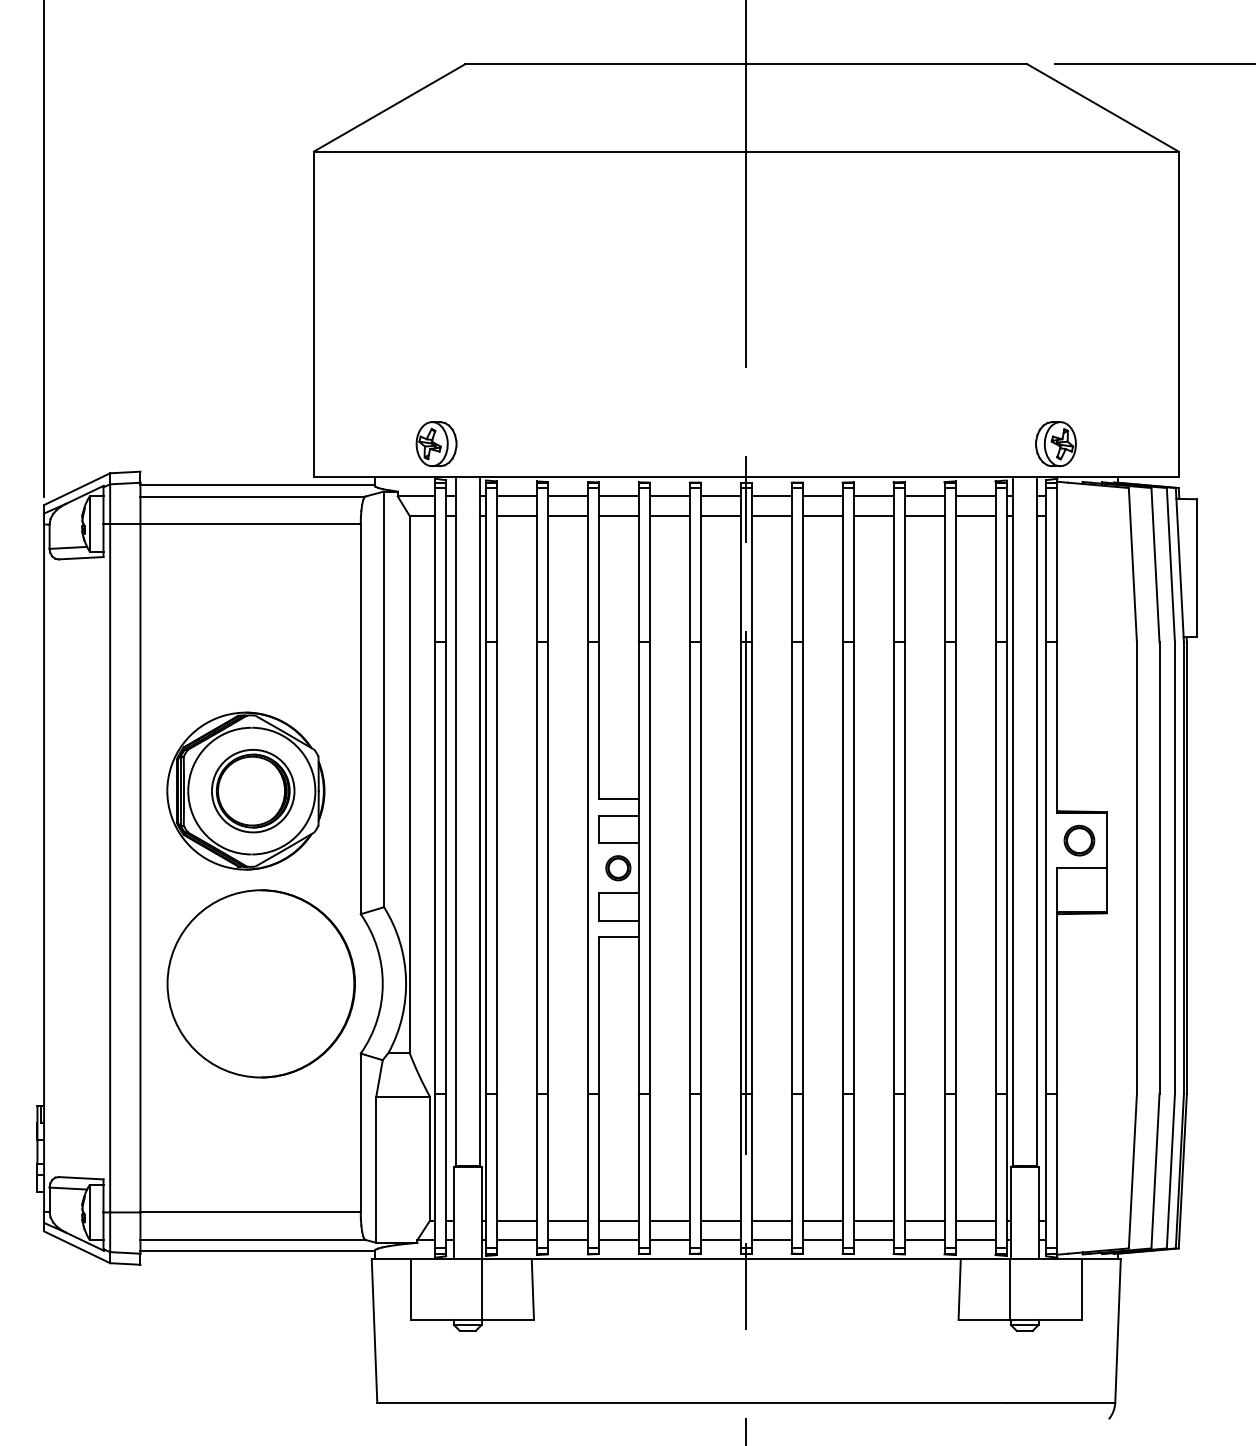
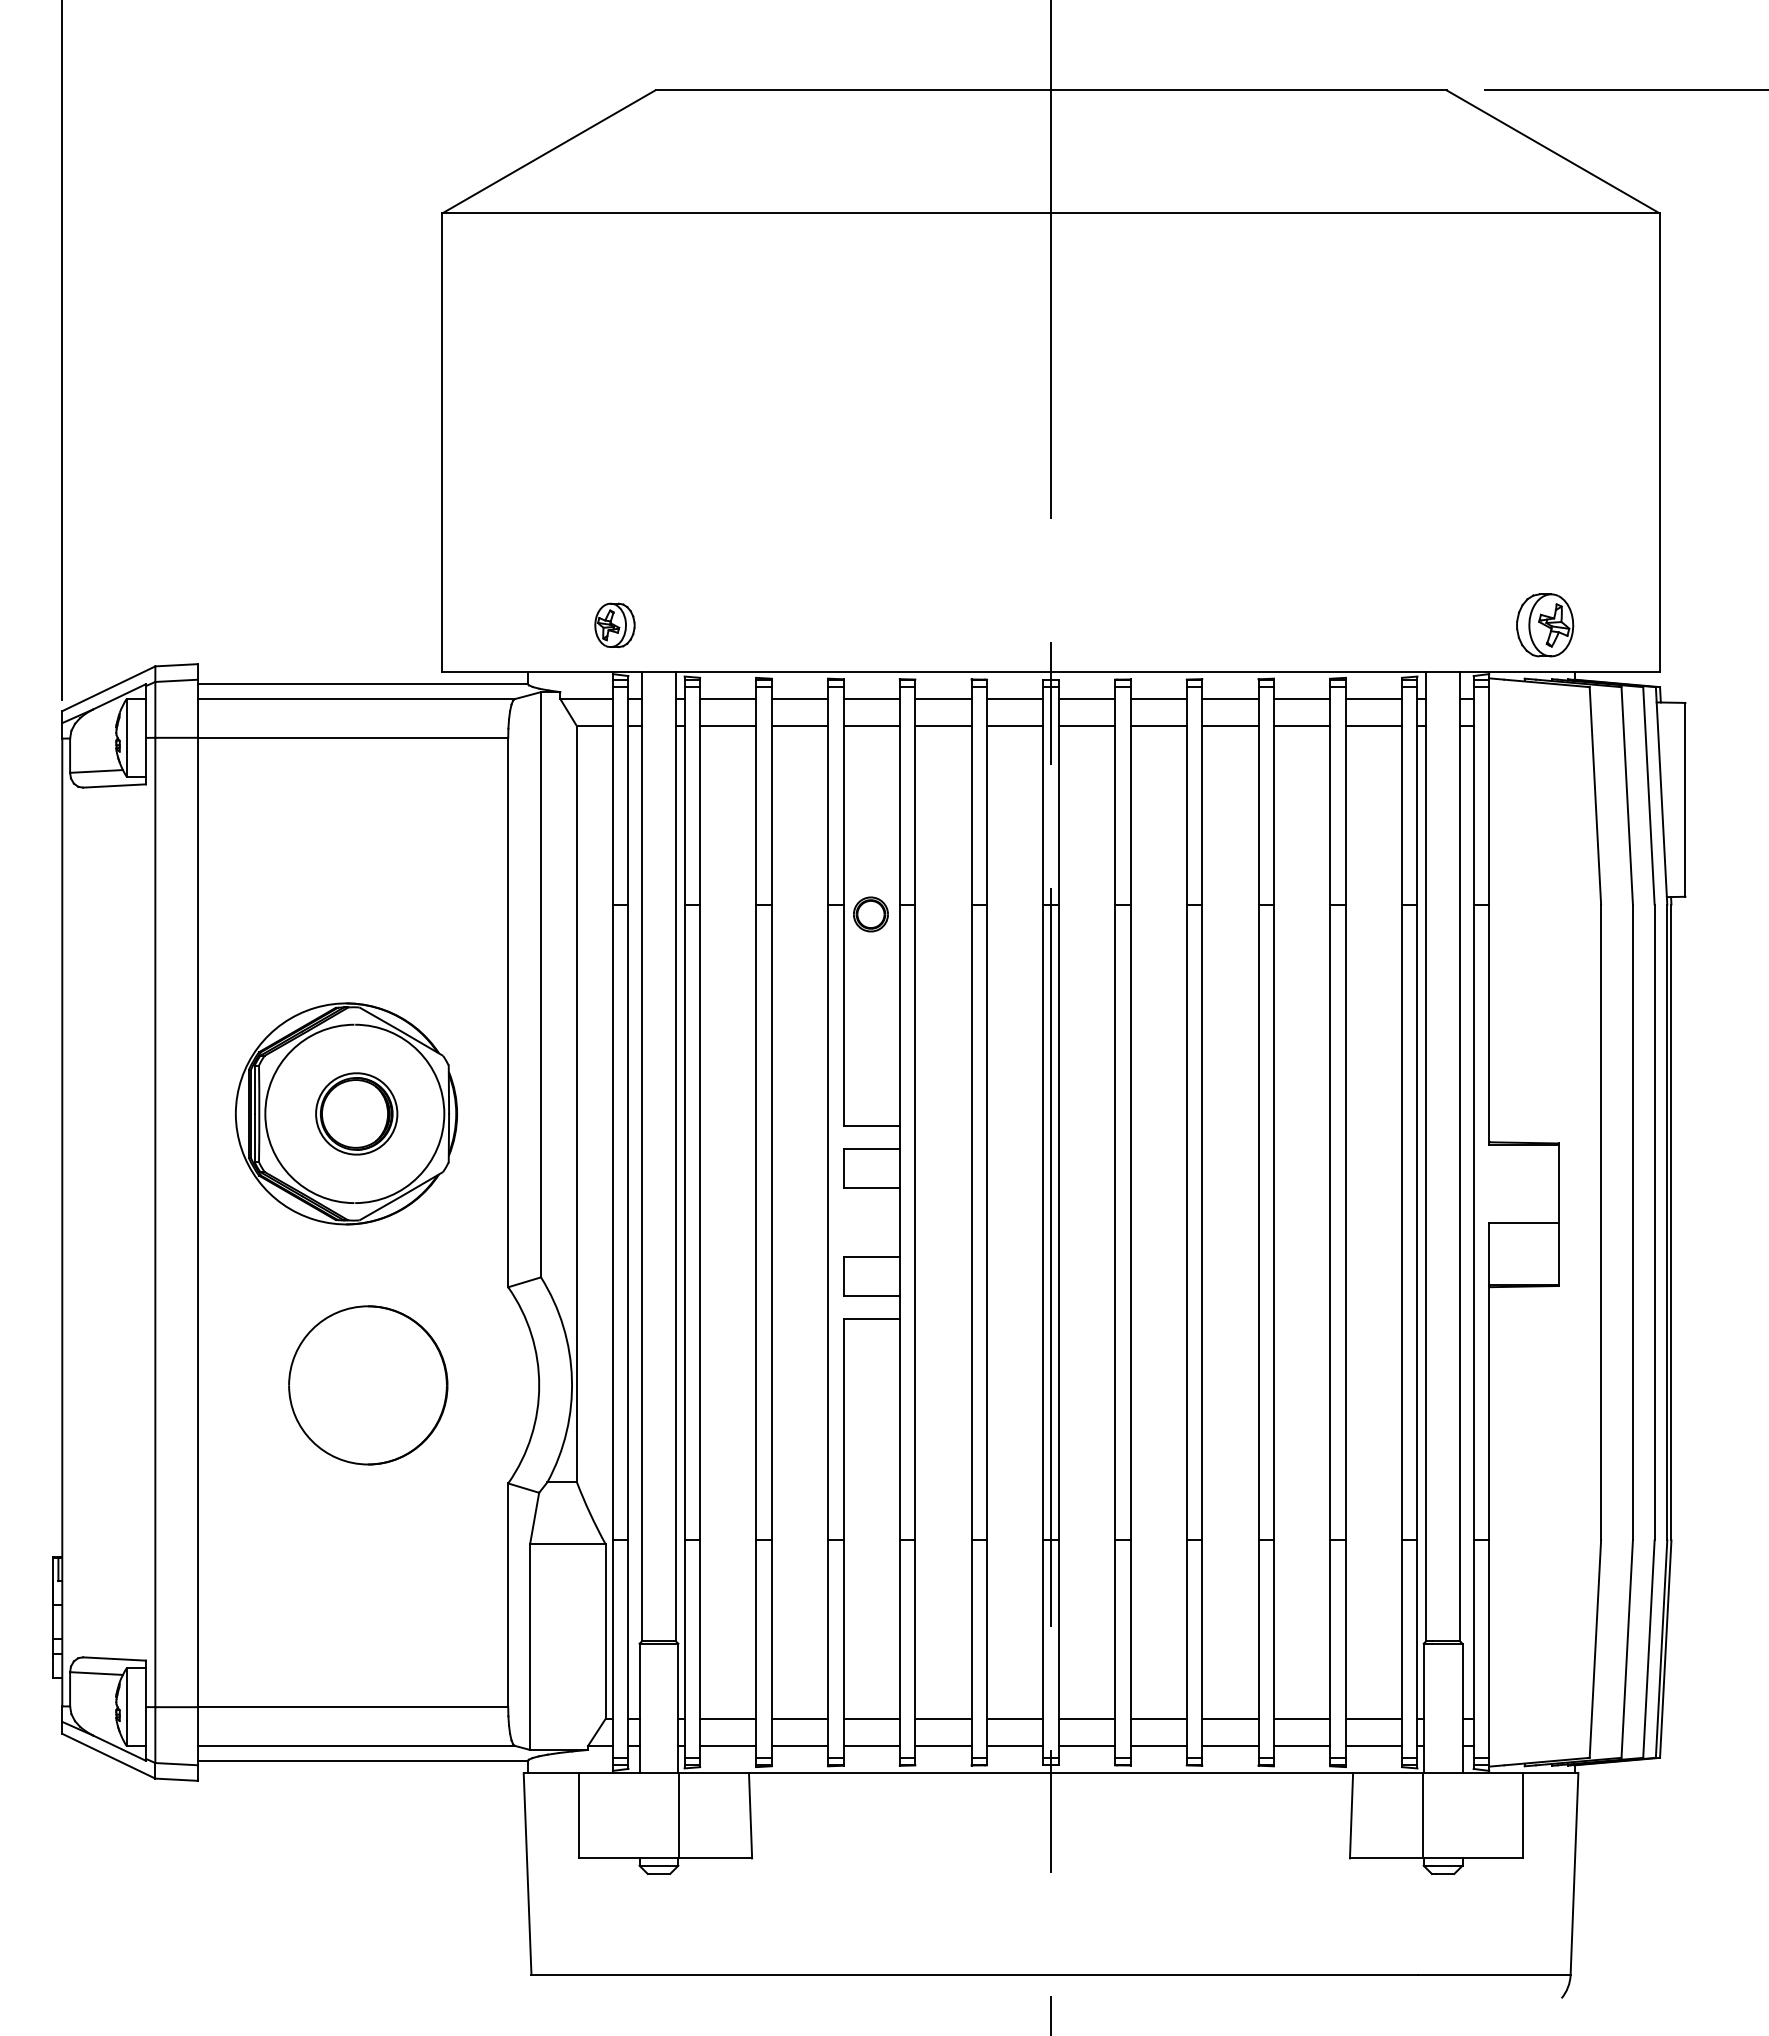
part: (436, 444) -> (614, 625), size x0.7
part: (1056, 444) -> (1545, 625), moved
part: (253, 790) -> (356, 1113), size x0.7
part: (1078, 840) -> (1519, 1183), removed
part: (618, 868) -> (870, 914), moved
part: (261, 983) -> (368, 1385), size x0.6

